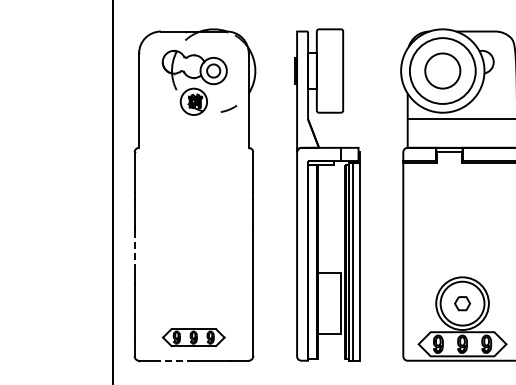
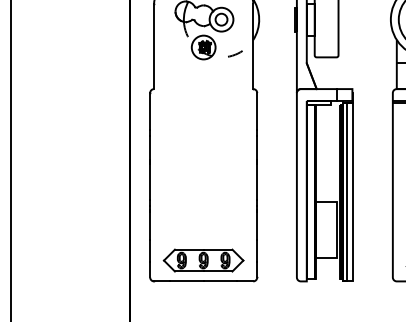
line: (134, 250) -> (149, 181), dashed -> solid
part: (193, 337) -> (203, 260), size x1.43
line: (175, 360) -> (187, 281), dashed -> solid

